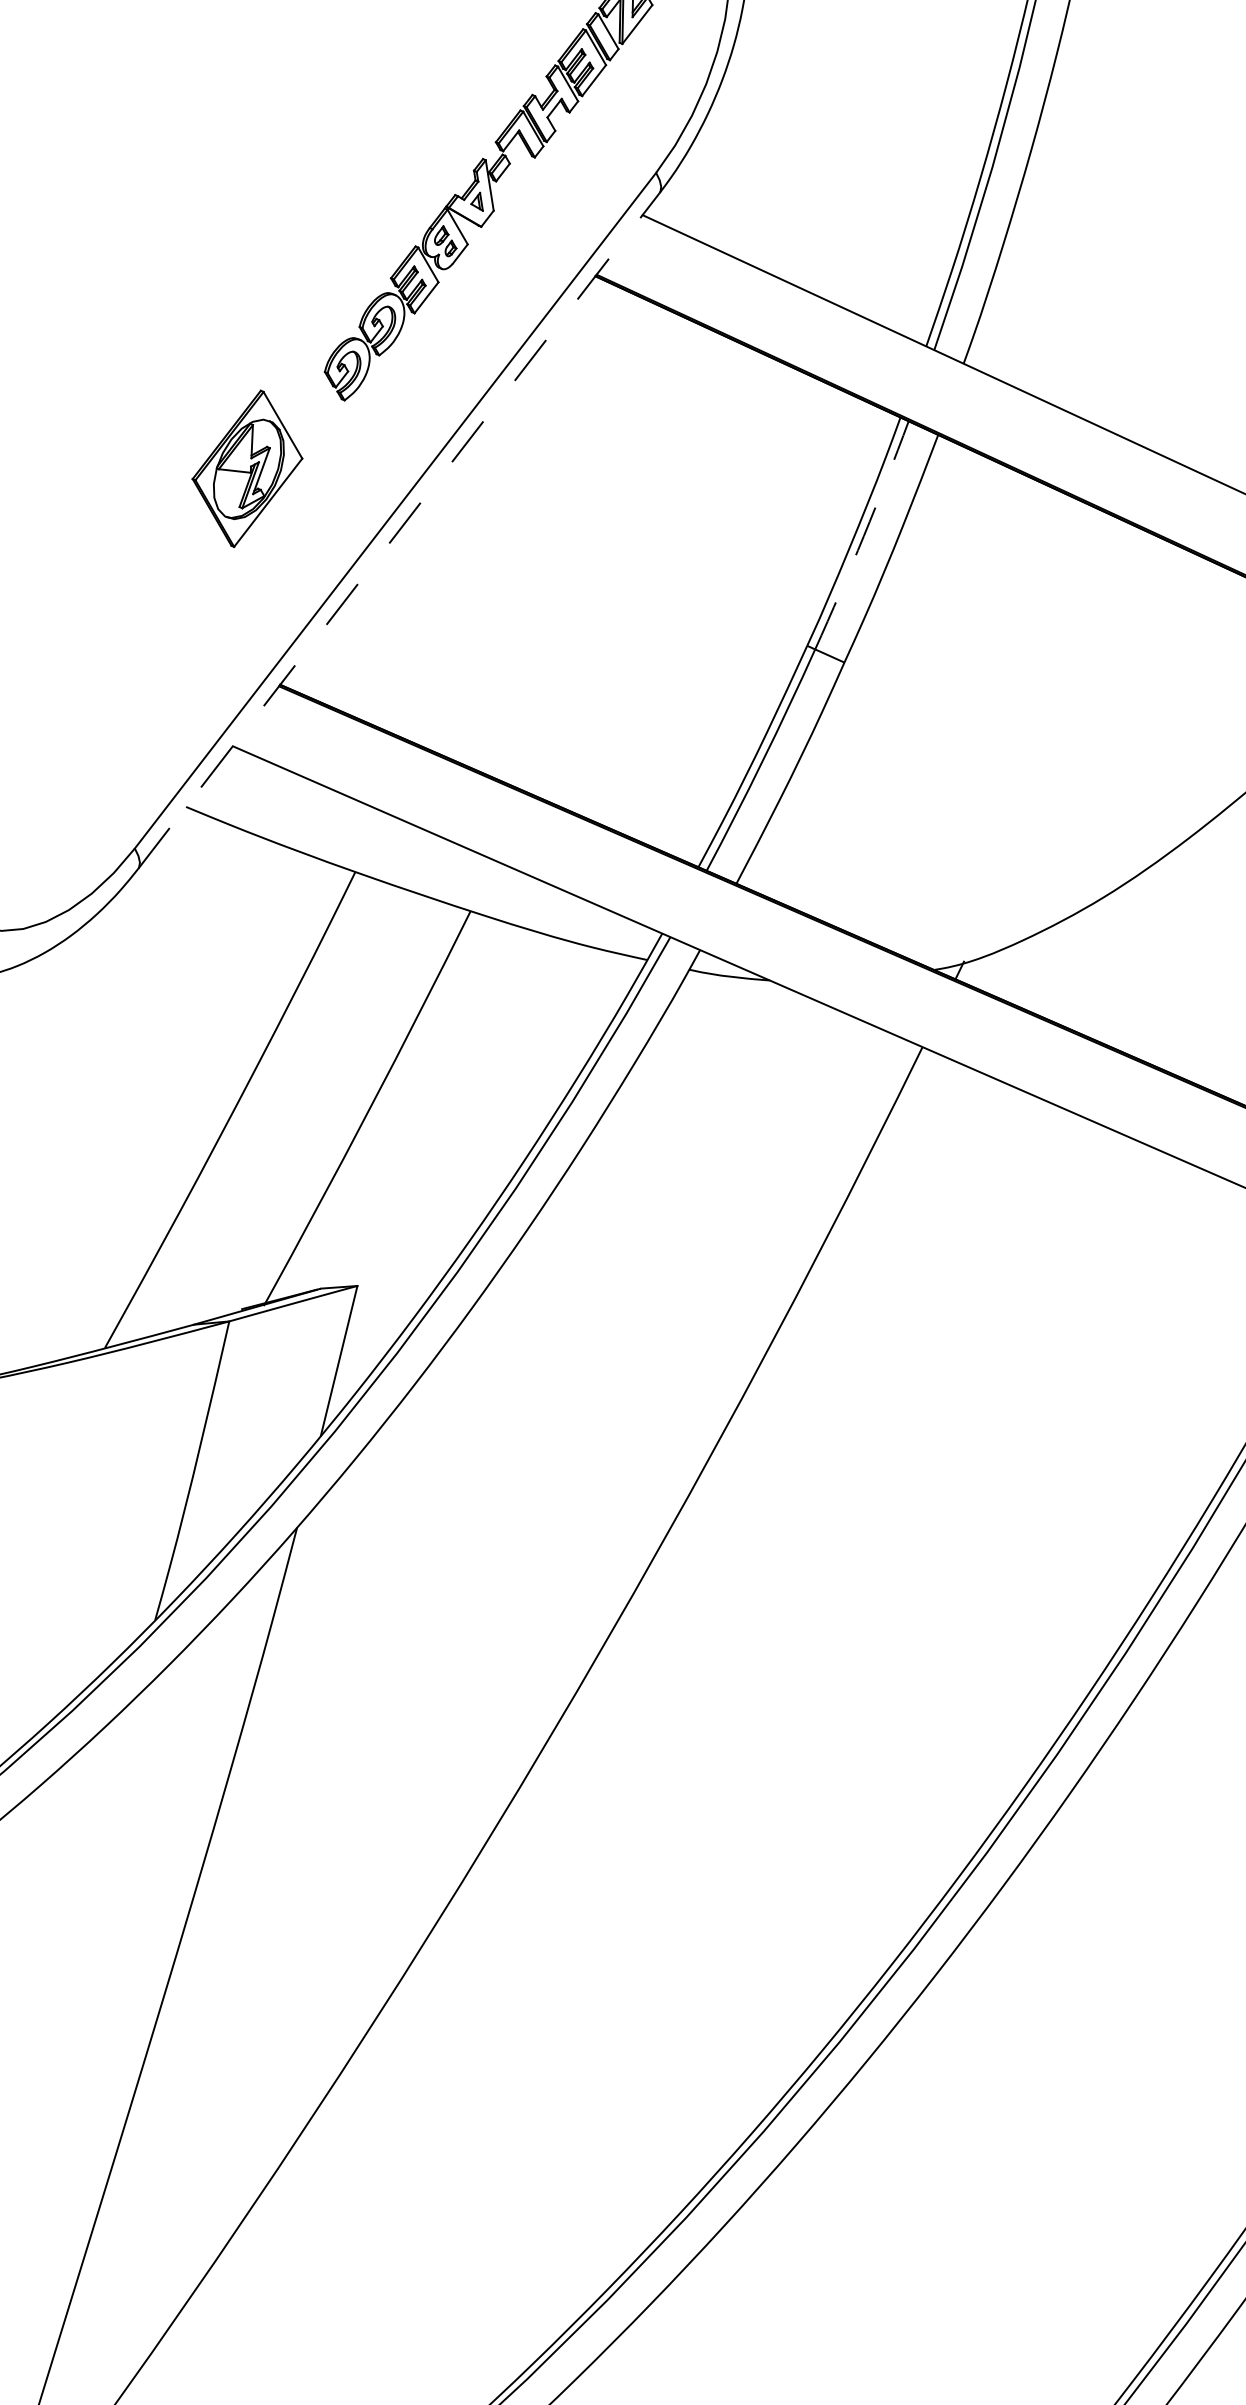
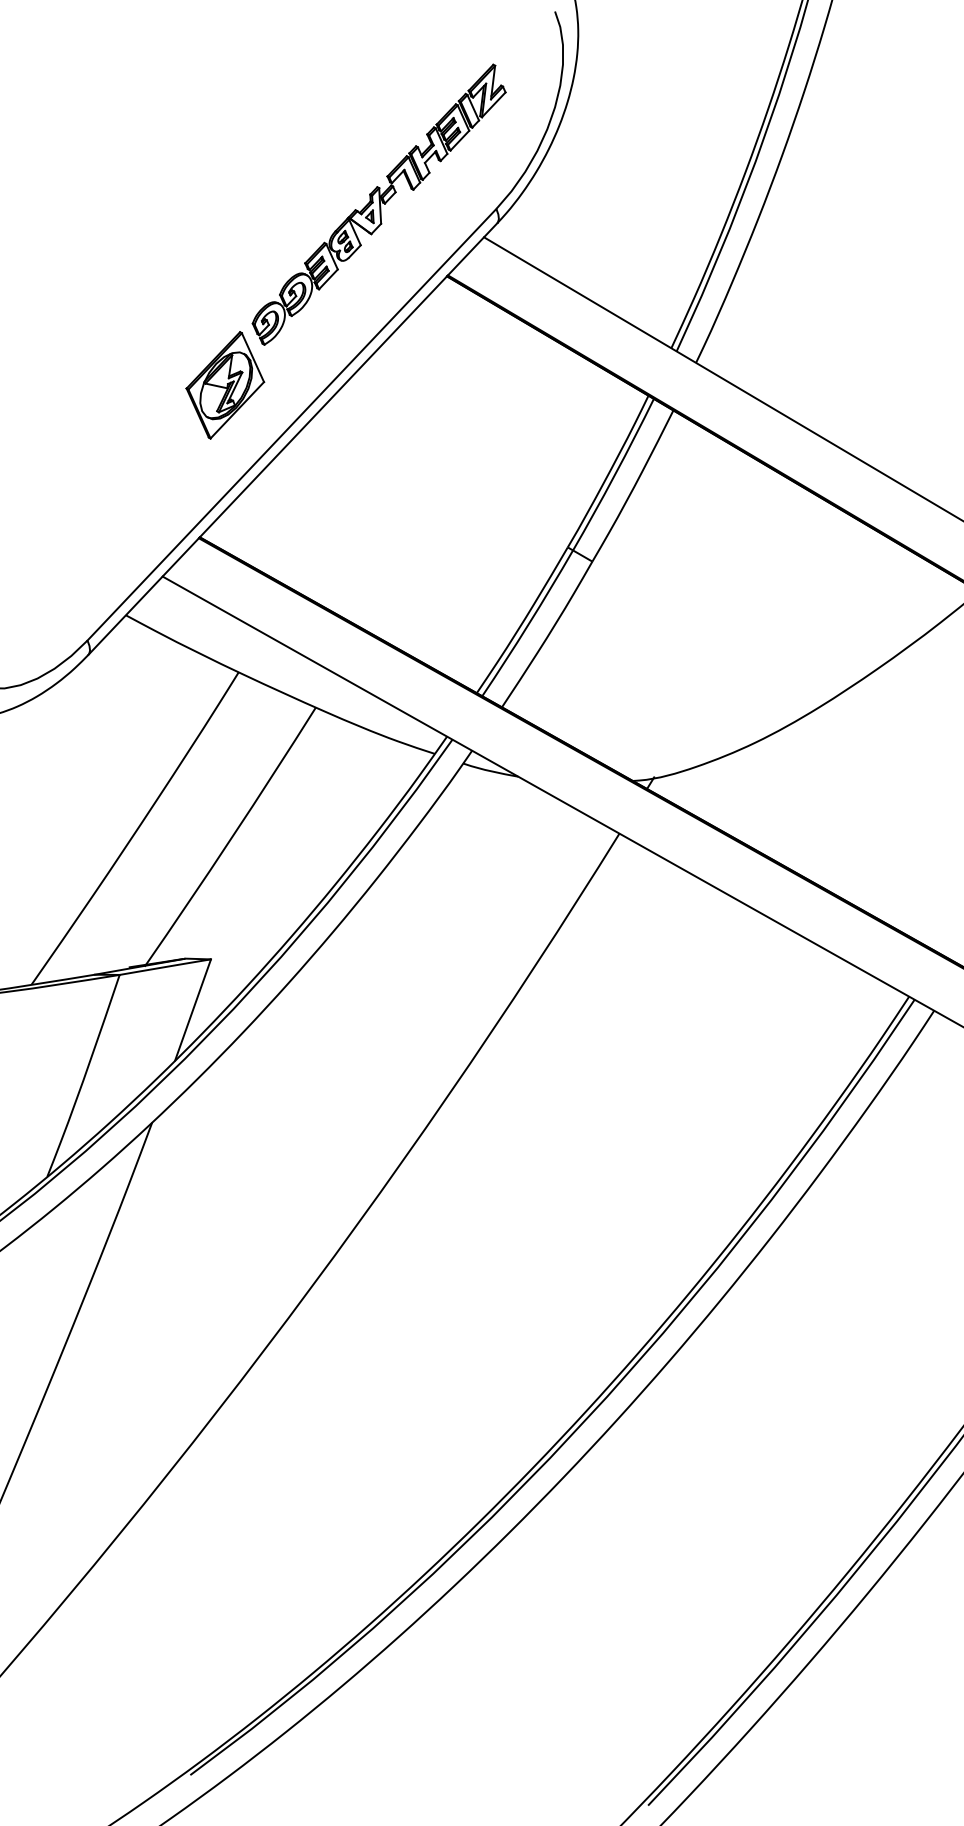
part: (247, 469) -> (225, 385), moved
line: (399, 530) -> (293, 438), dashed -> solid
arc: (863, 536) -> (614, 475), dashed -> solid

